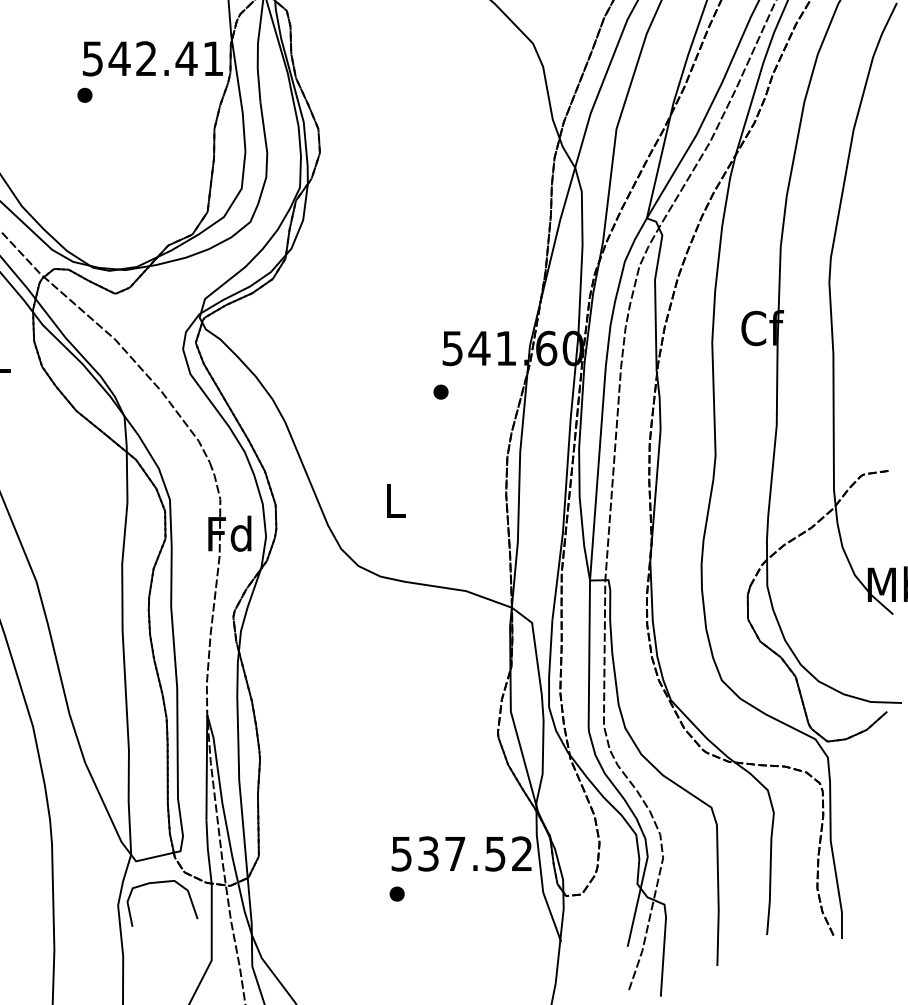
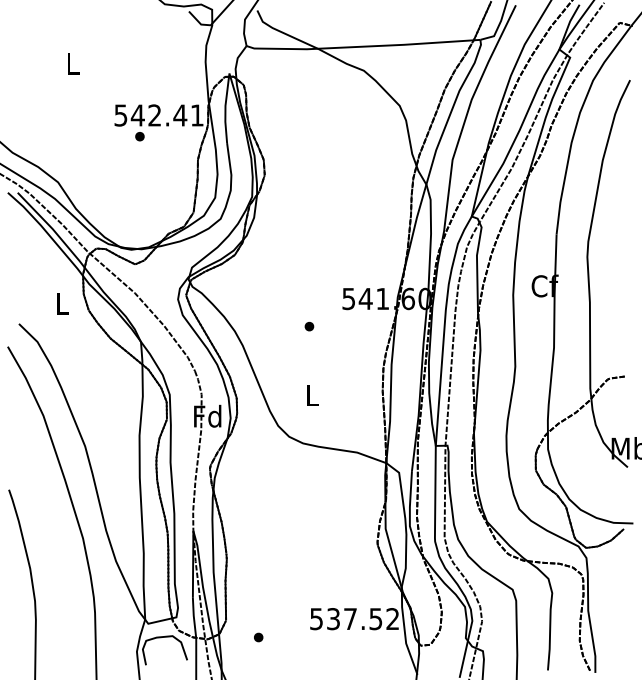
part: (84, 95) -> (139, 136), moved
part: (441, 391) -> (309, 326), moved
part: (396, 894) -> (258, 637), moved

